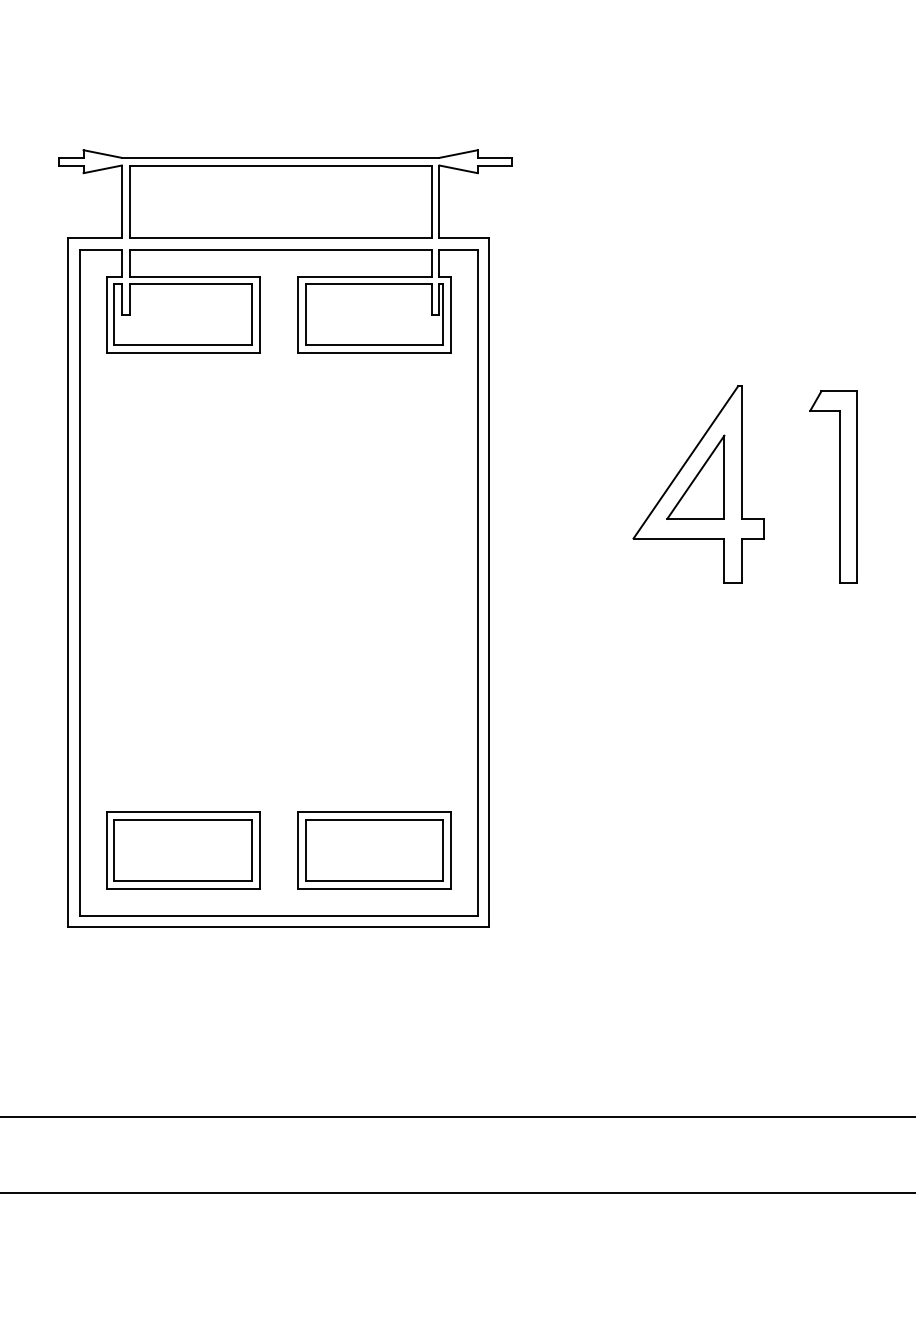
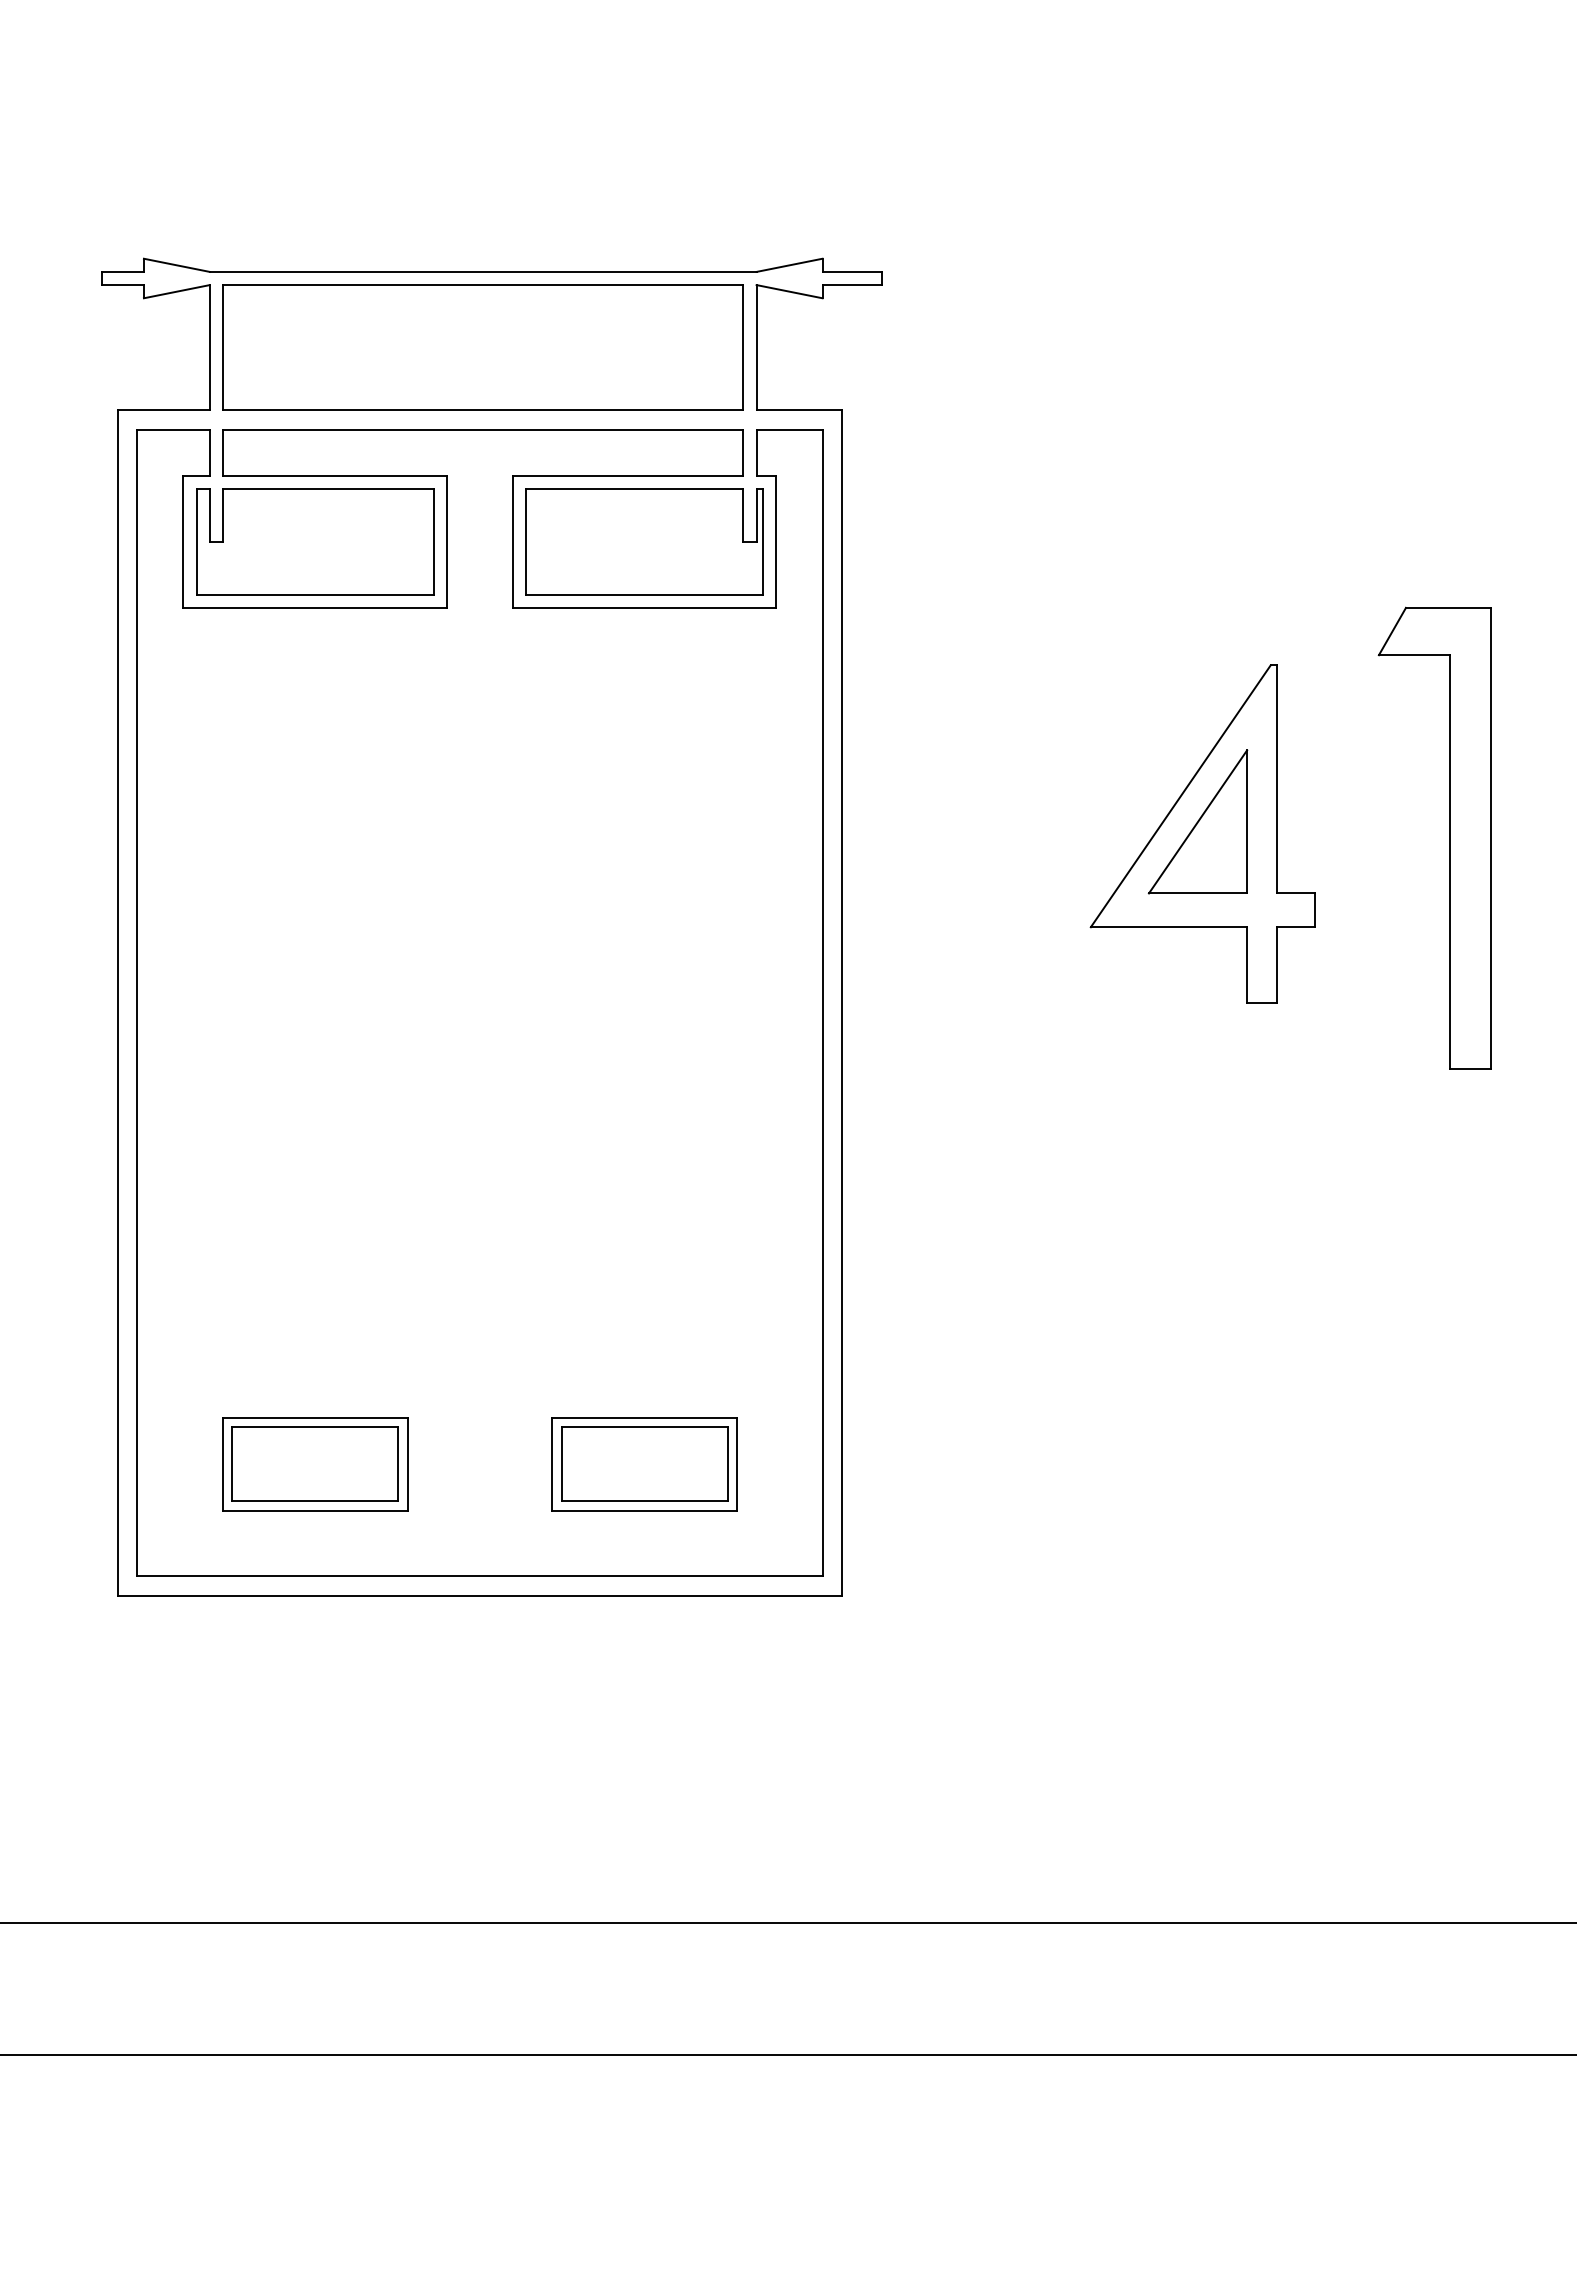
part: (833, 486) -> (1434, 837), size x1.4
part: (183, 850) -> (315, 1464), size x0.7
part: (374, 850) -> (644, 1464), size x0.7

